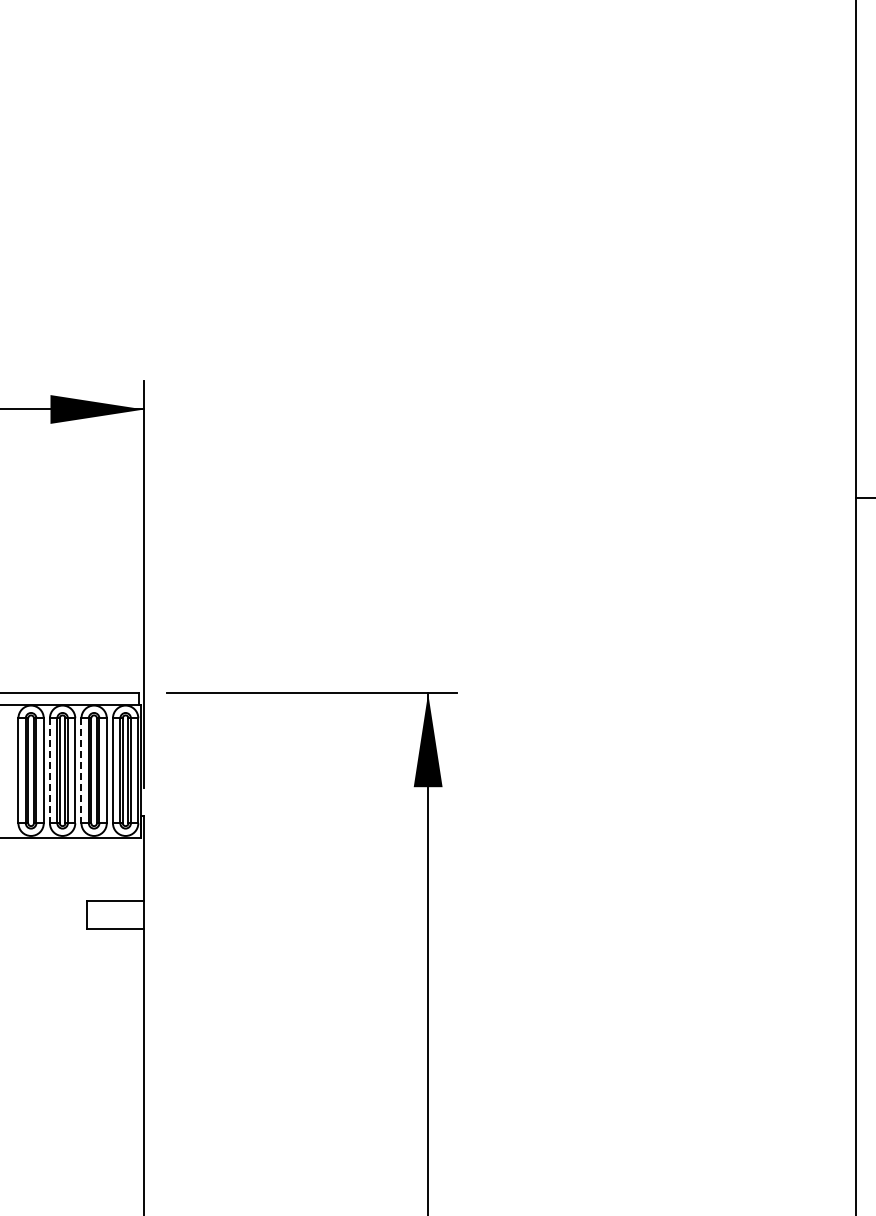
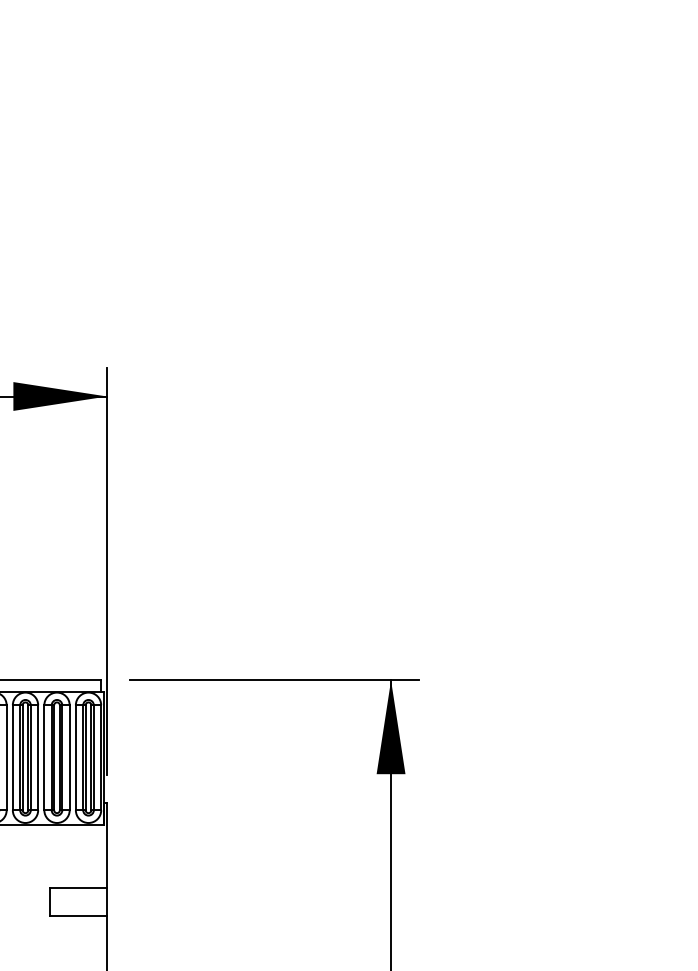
line: (49, 770) -> (12, 757), dashed -> solid
line: (81, 770) -> (44, 757), dashed -> solid

